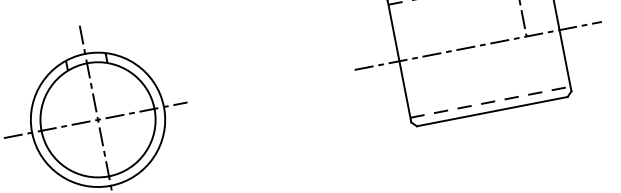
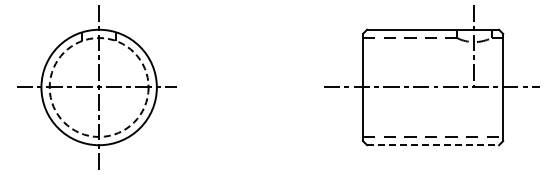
line: (492, 111) -> (433, 145), solid -> dashed
circle: (97, 119) -> (98, 87), solid -> dashed

